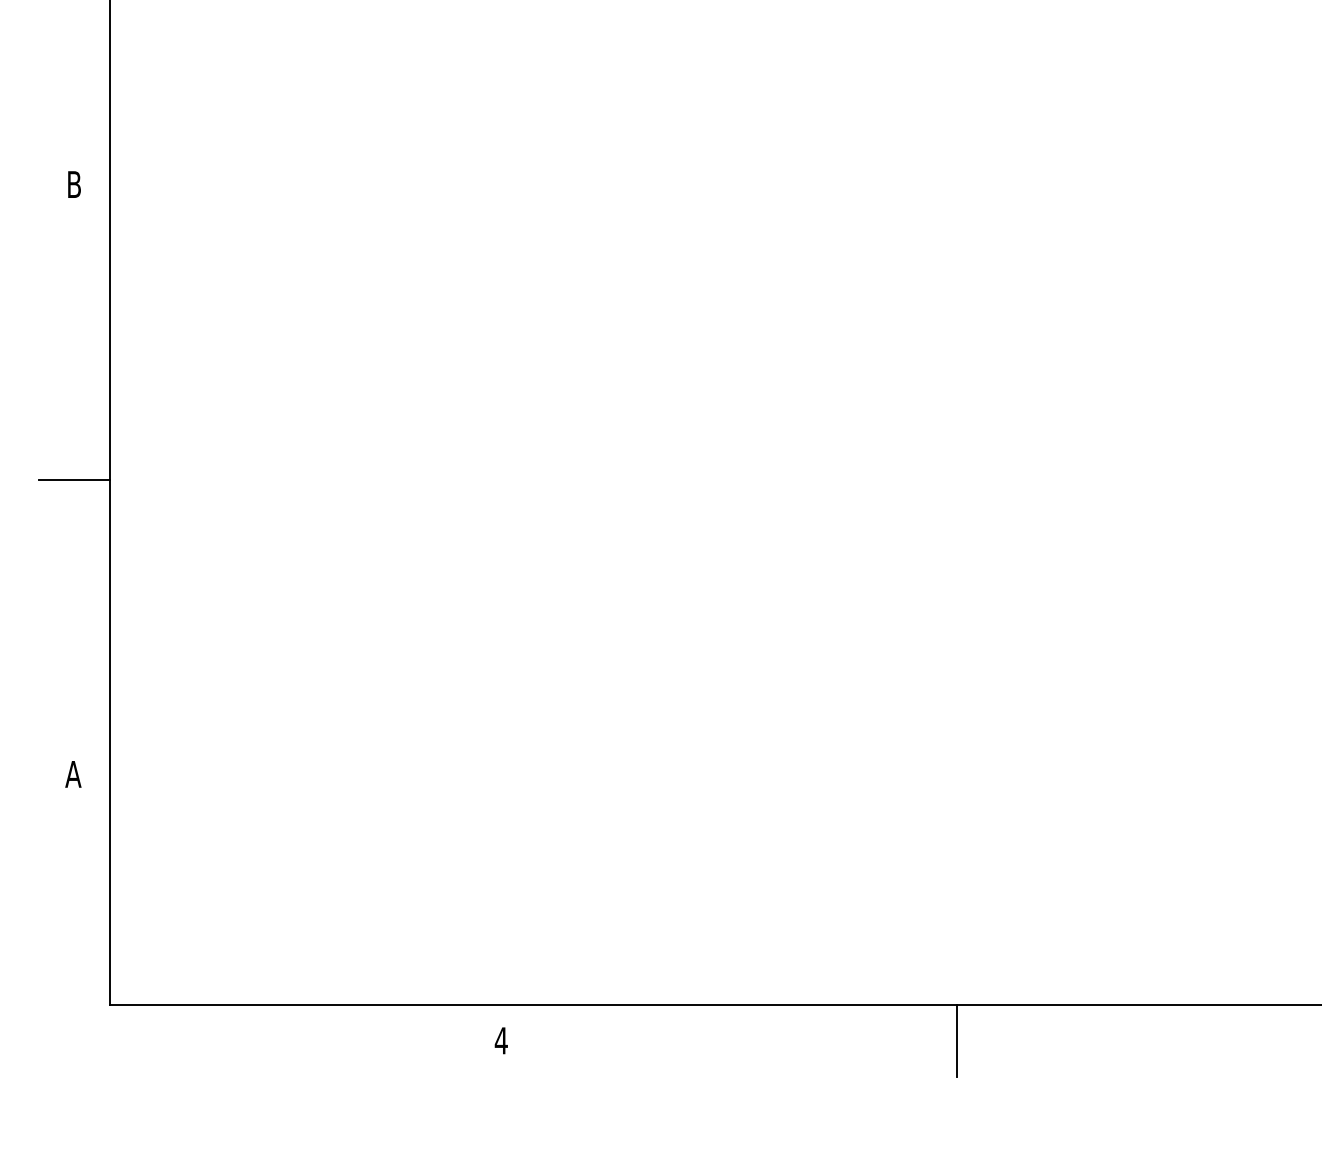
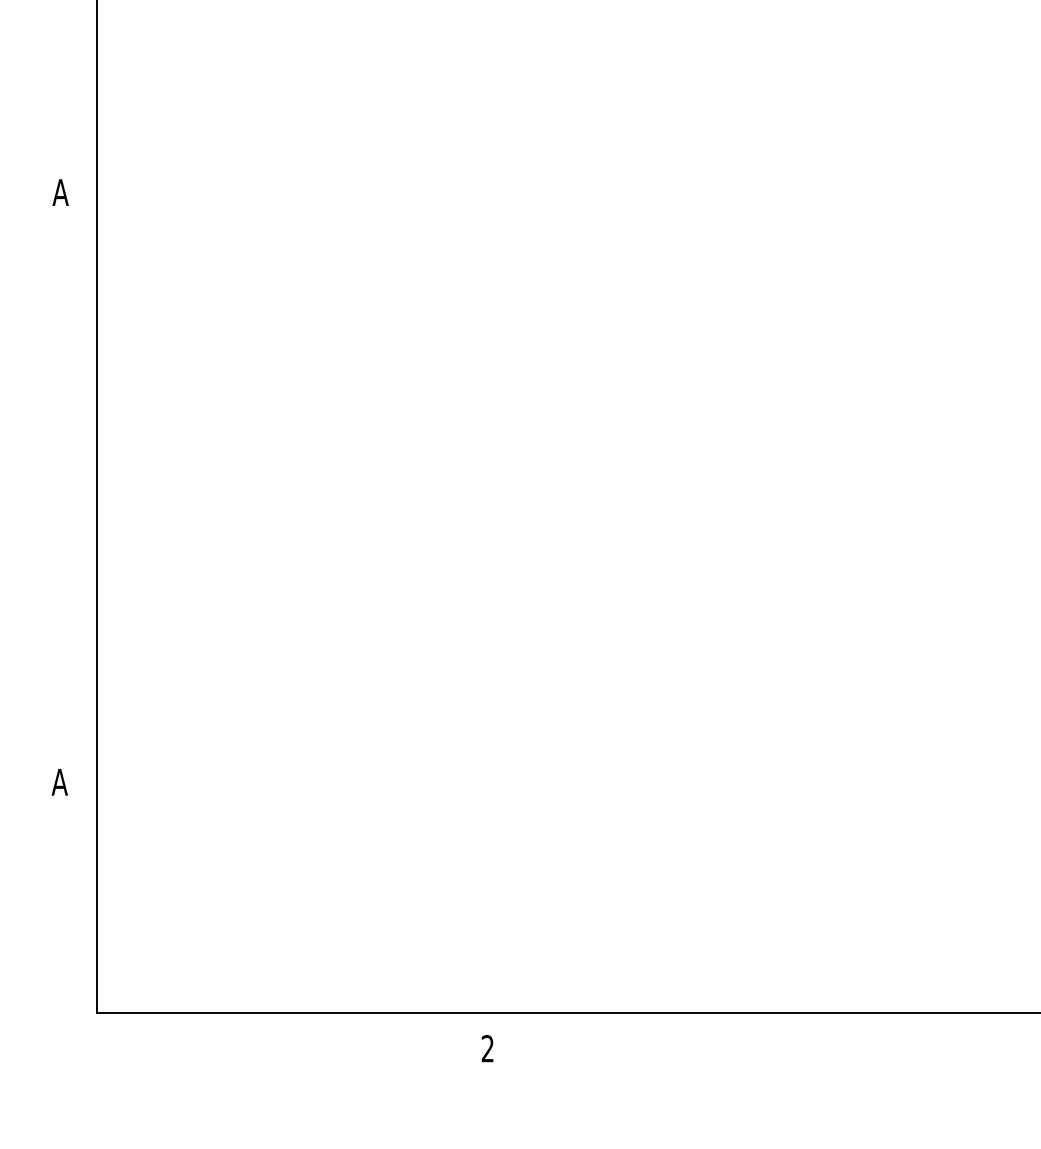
text: (74, 184) -> (60, 192), B -> A
line: (74, 479) -> (60, 487), removed
text: (500, 1040) -> (486, 1048), 4 -> 2
line: (957, 1040) -> (943, 1048), removed

